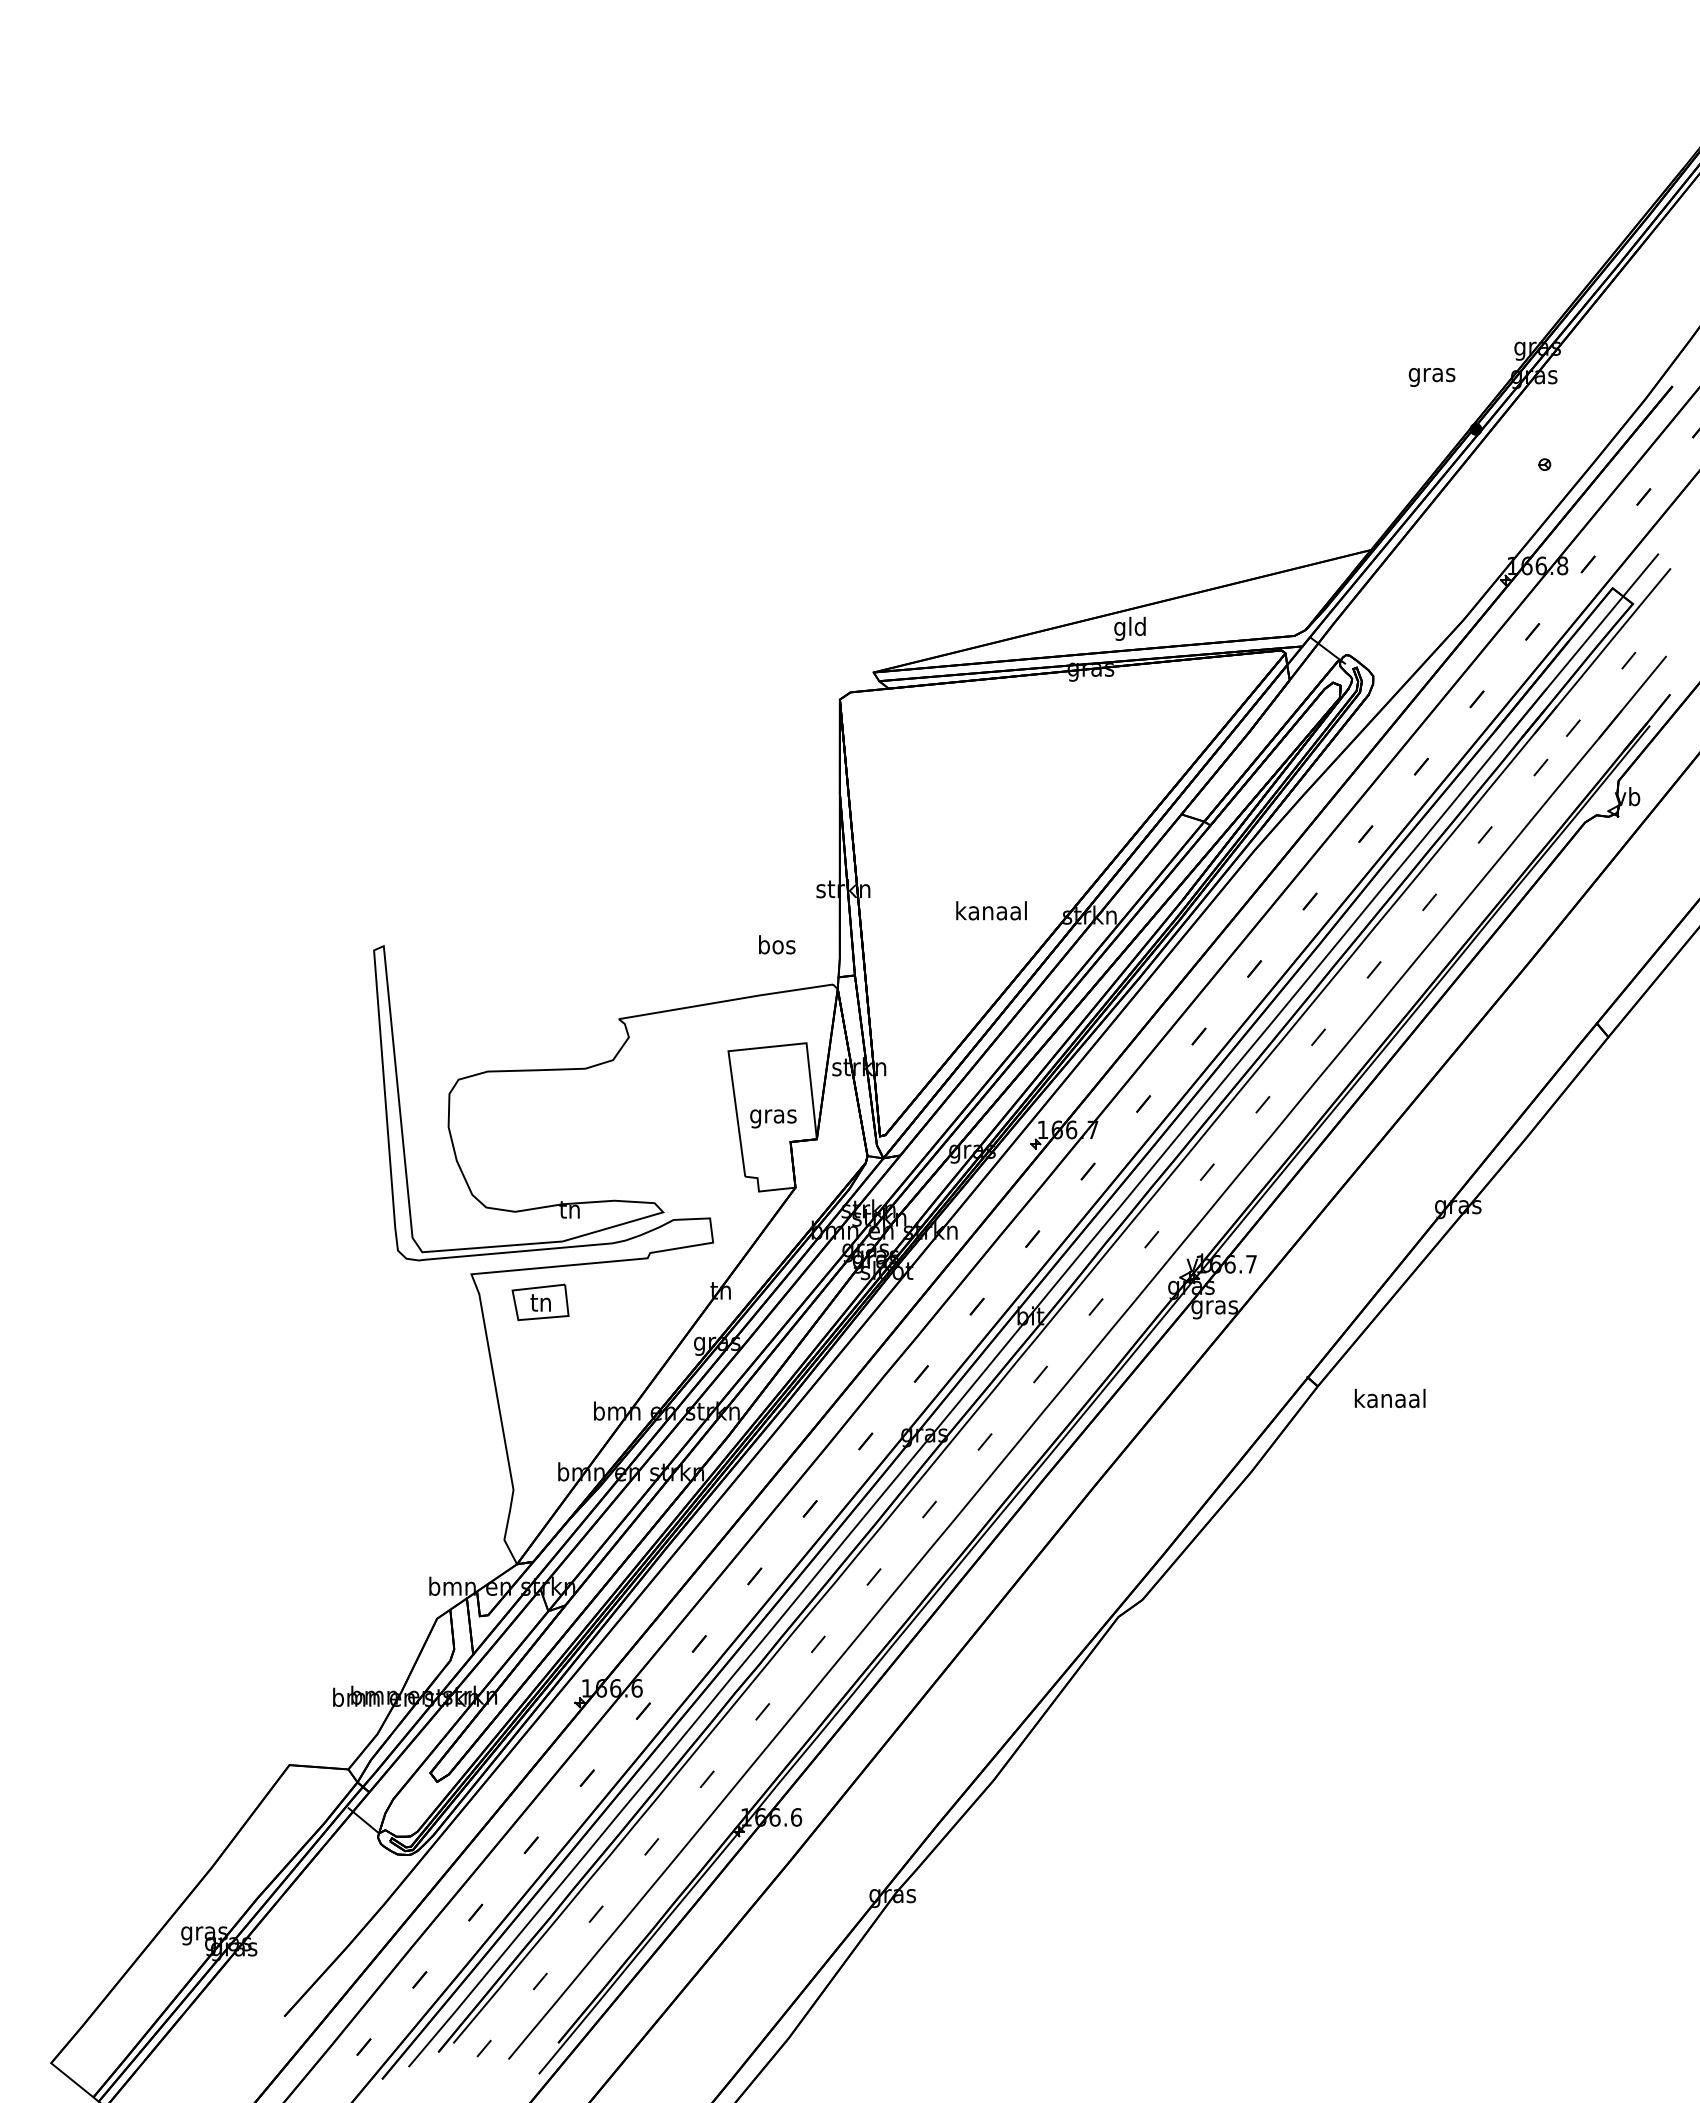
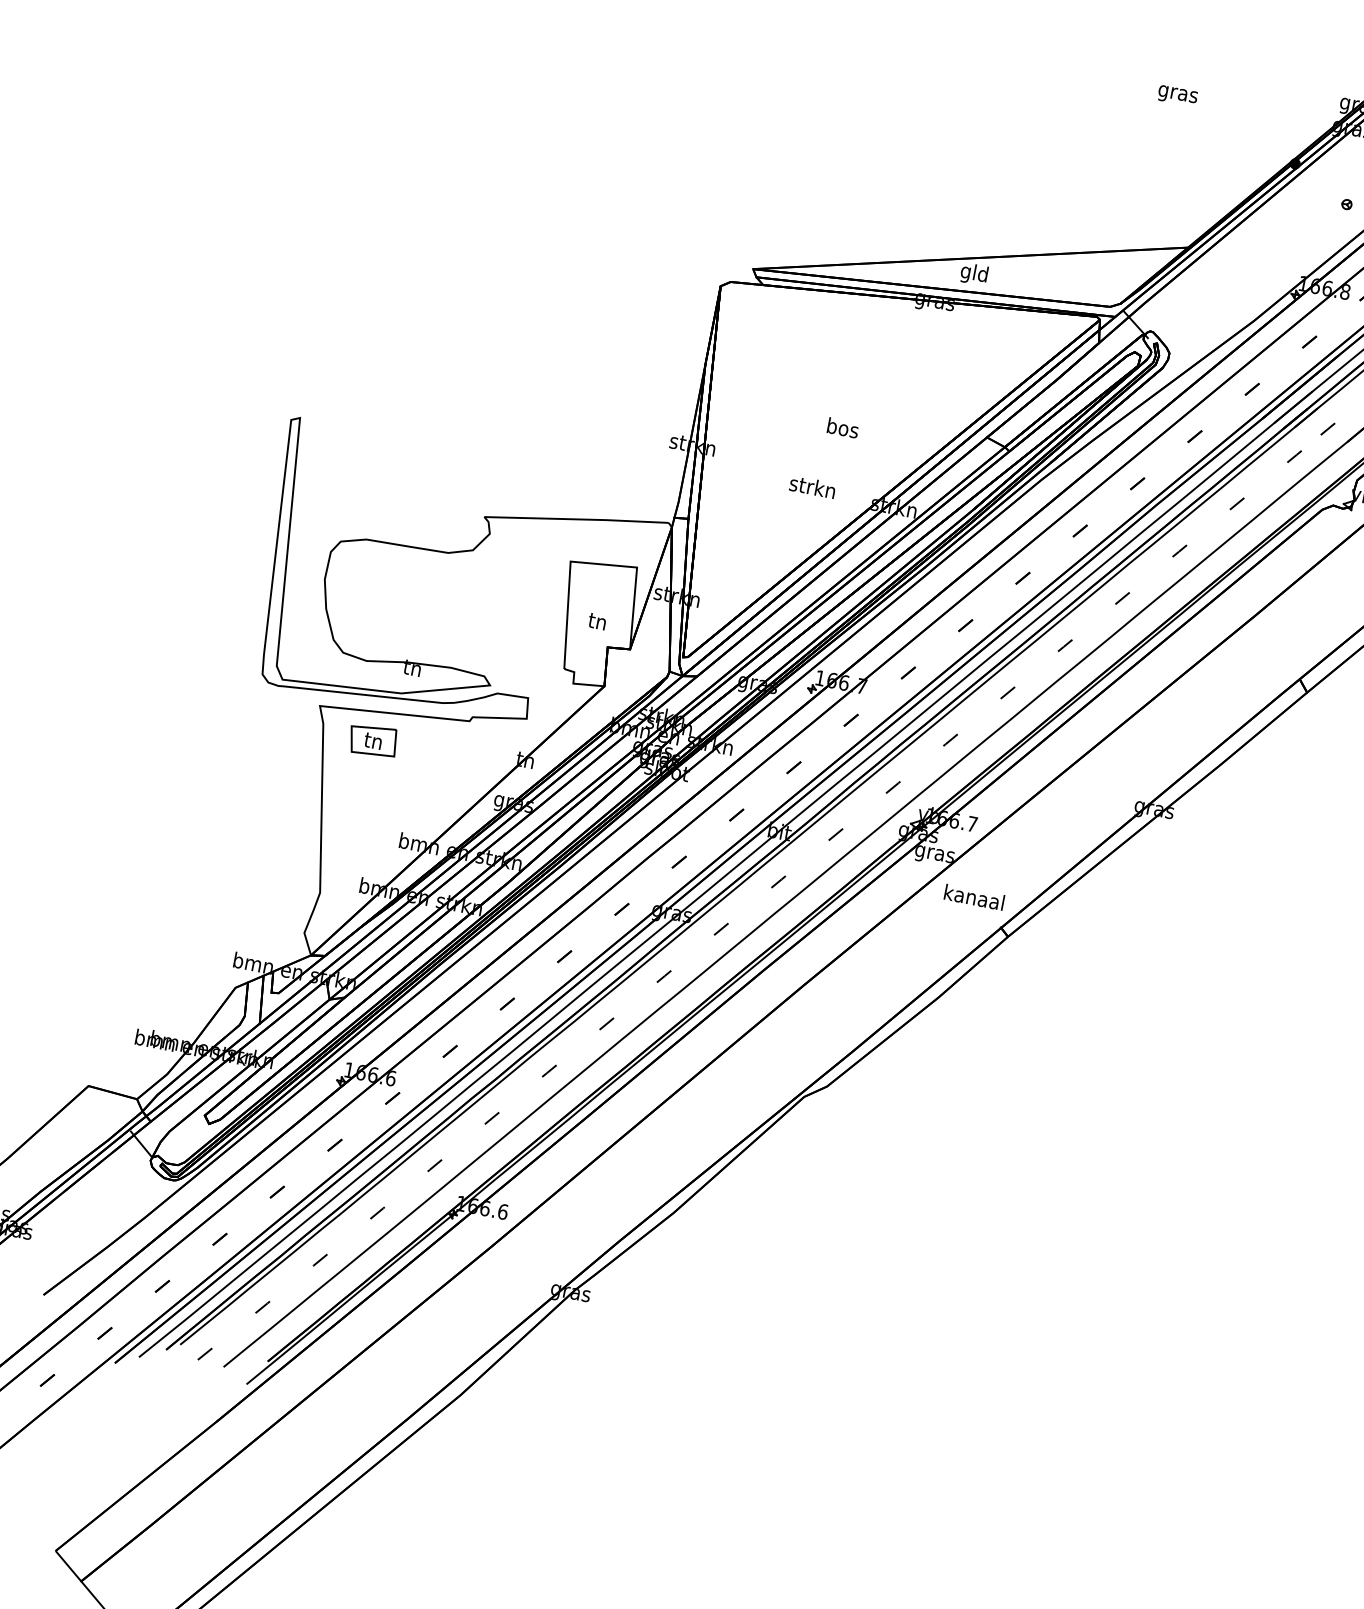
text: (1431, 377) -> (1177, 96), moved
text: (991, 910) -> (812, 486), kanaal -> strkn
text: (777, 944) -> (843, 427), moved
text: (773, 1116) -> (597, 623), gras -> tn
text: (1389, 1398) -> (973, 897), moved

